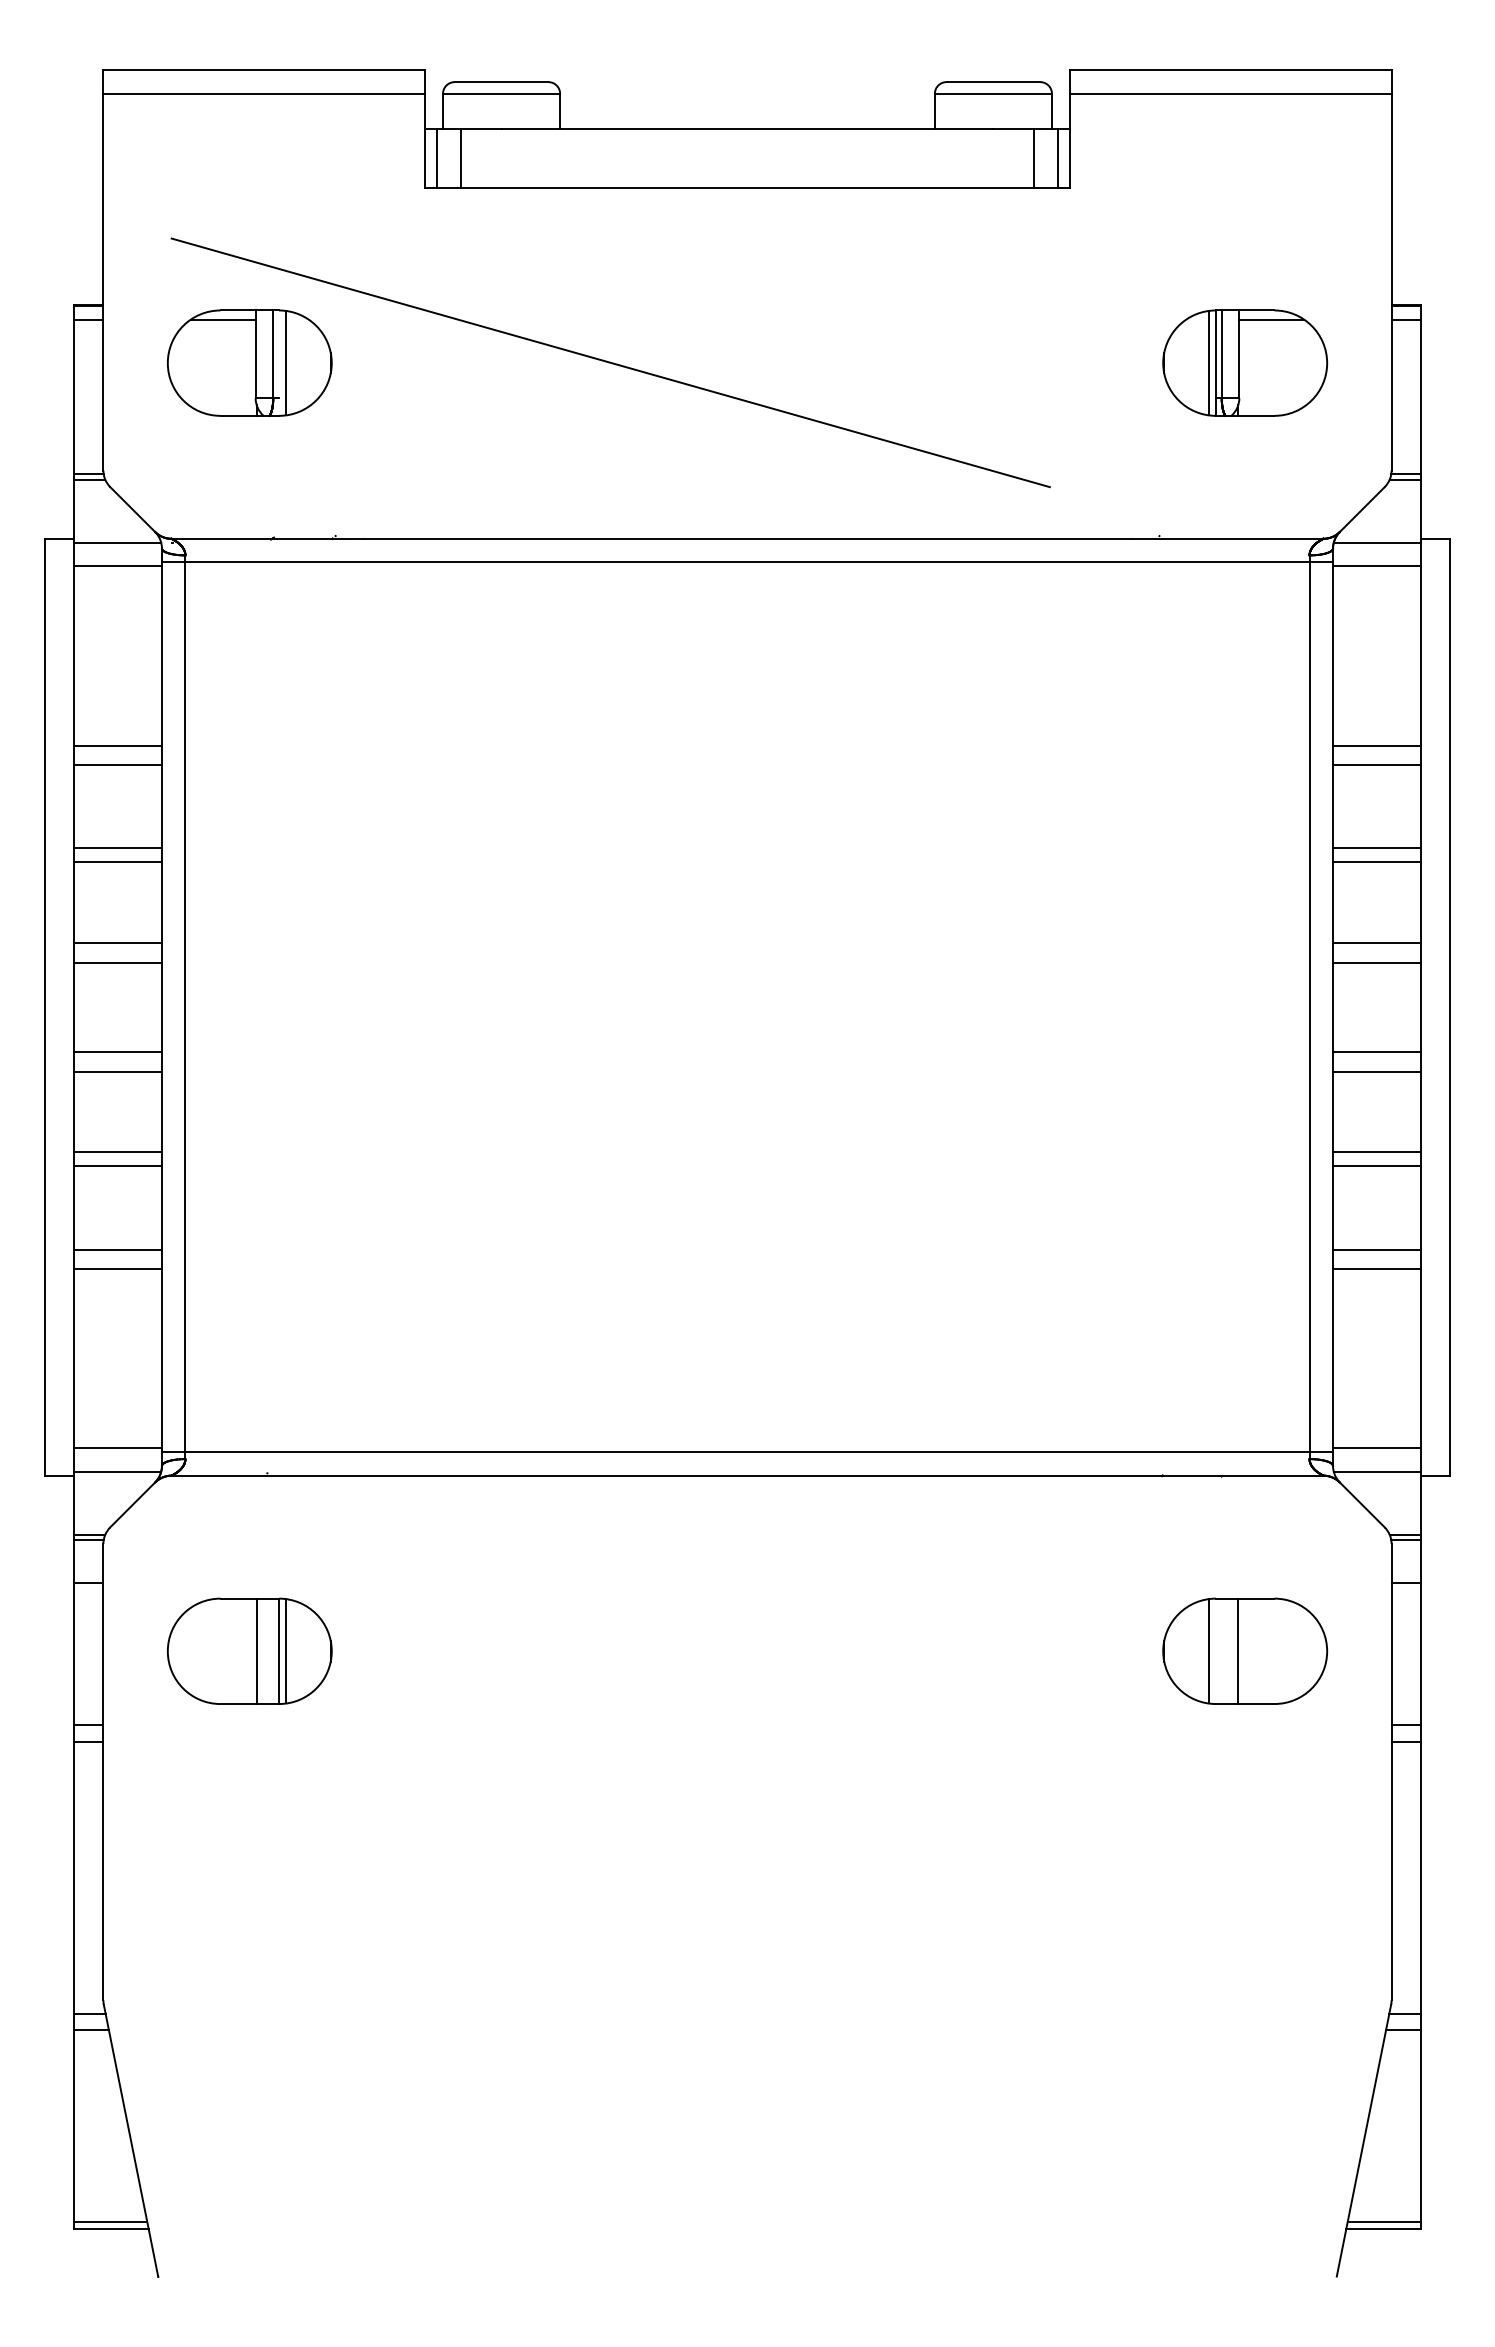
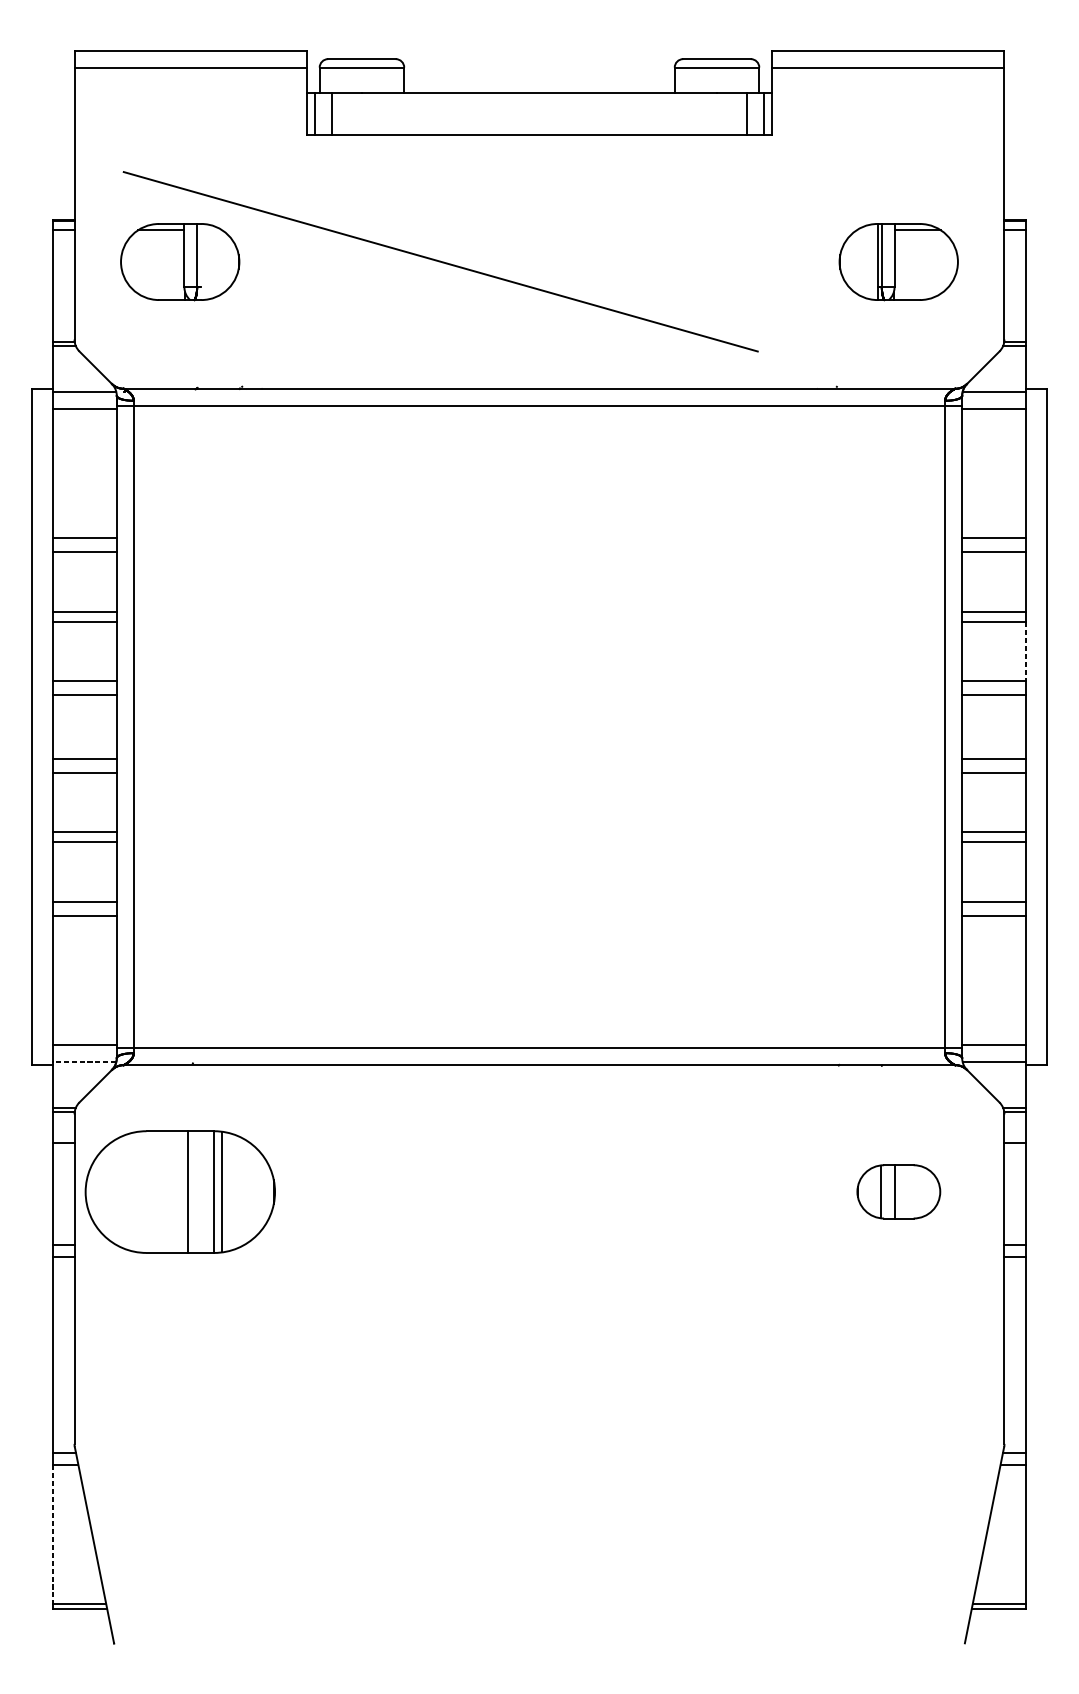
line: (285, 363) -> (205, 262), removed
line: (1209, 363) -> (873, 262), removed
line: (1420, 903) -> (1025, 652), solid -> dashed
line: (117, 1471) -> (84, 1062), solid -> dashed
part: (249, 1650) -> (179, 1191), size x1.6
part: (1245, 1650) -> (899, 1191), size x0.7
line: (74, 2126) -> (53, 1534), solid -> dashed

